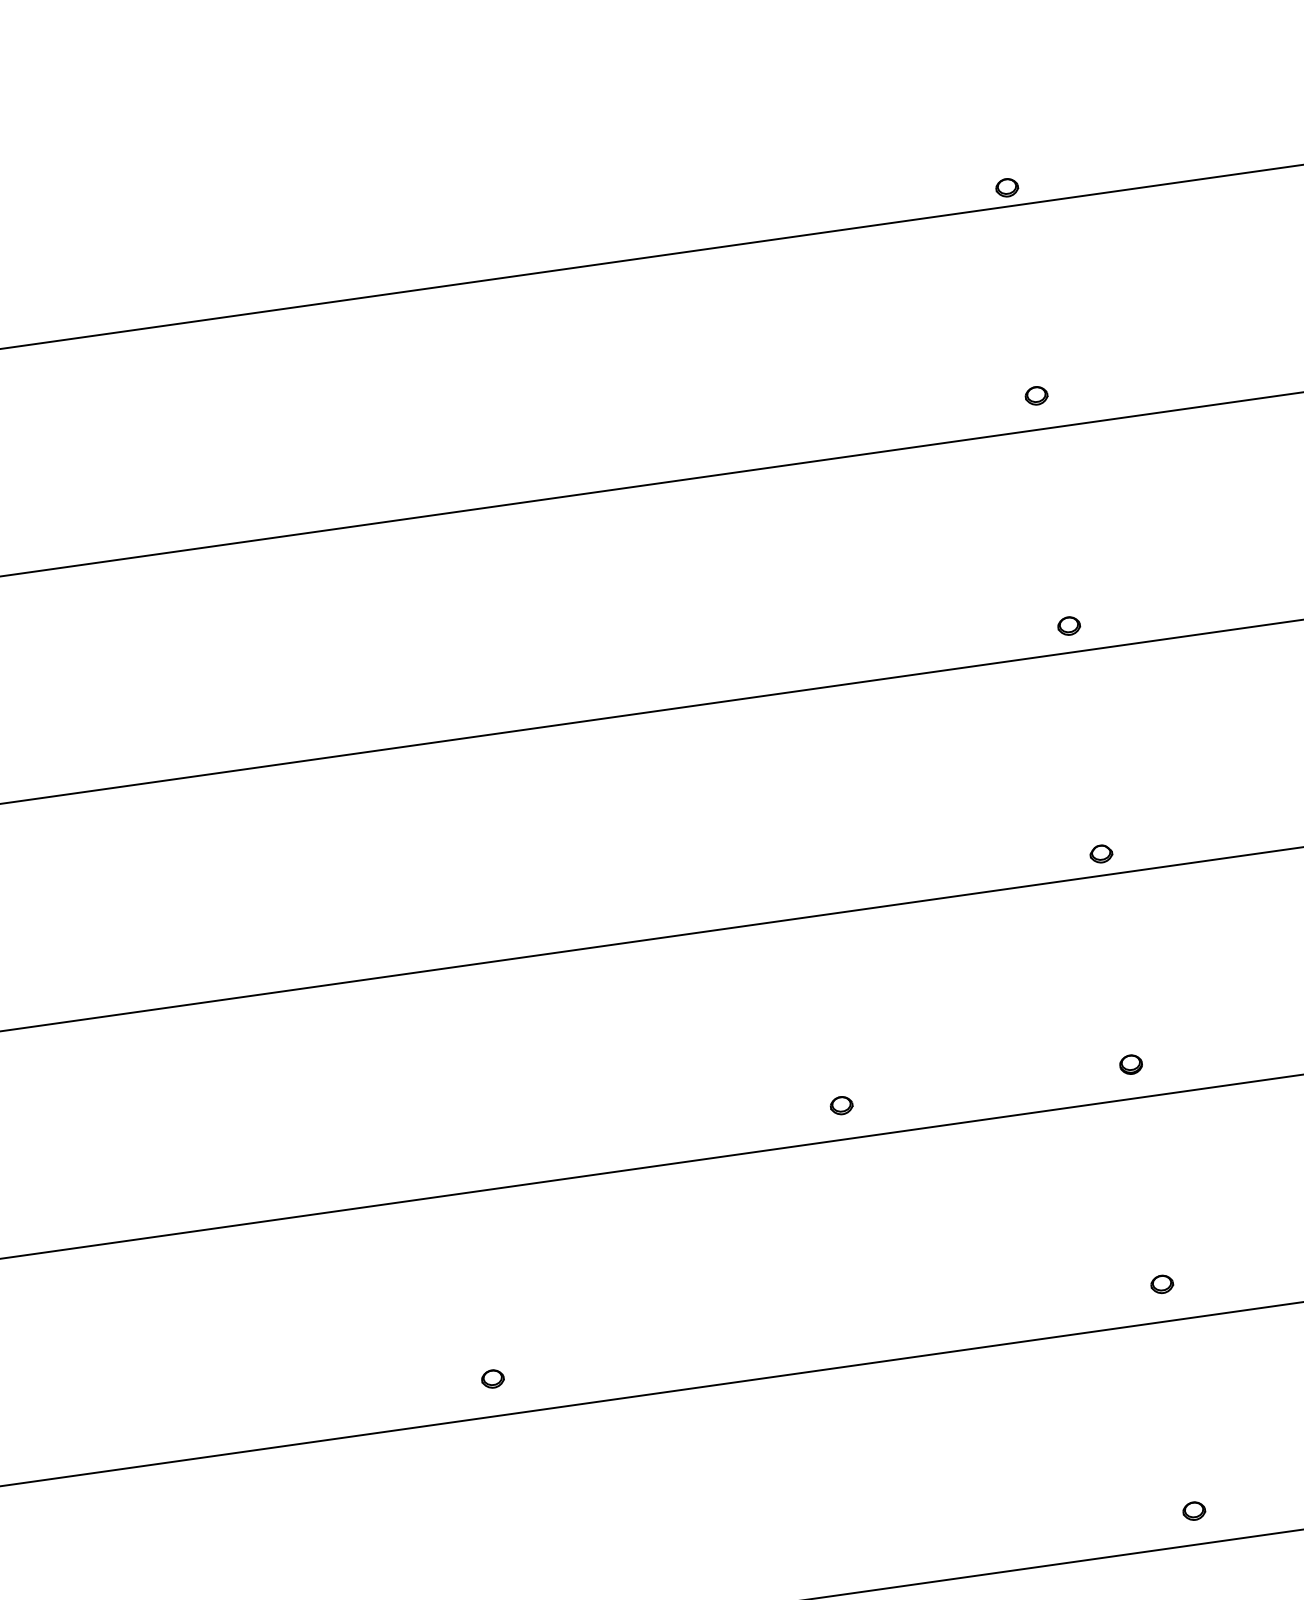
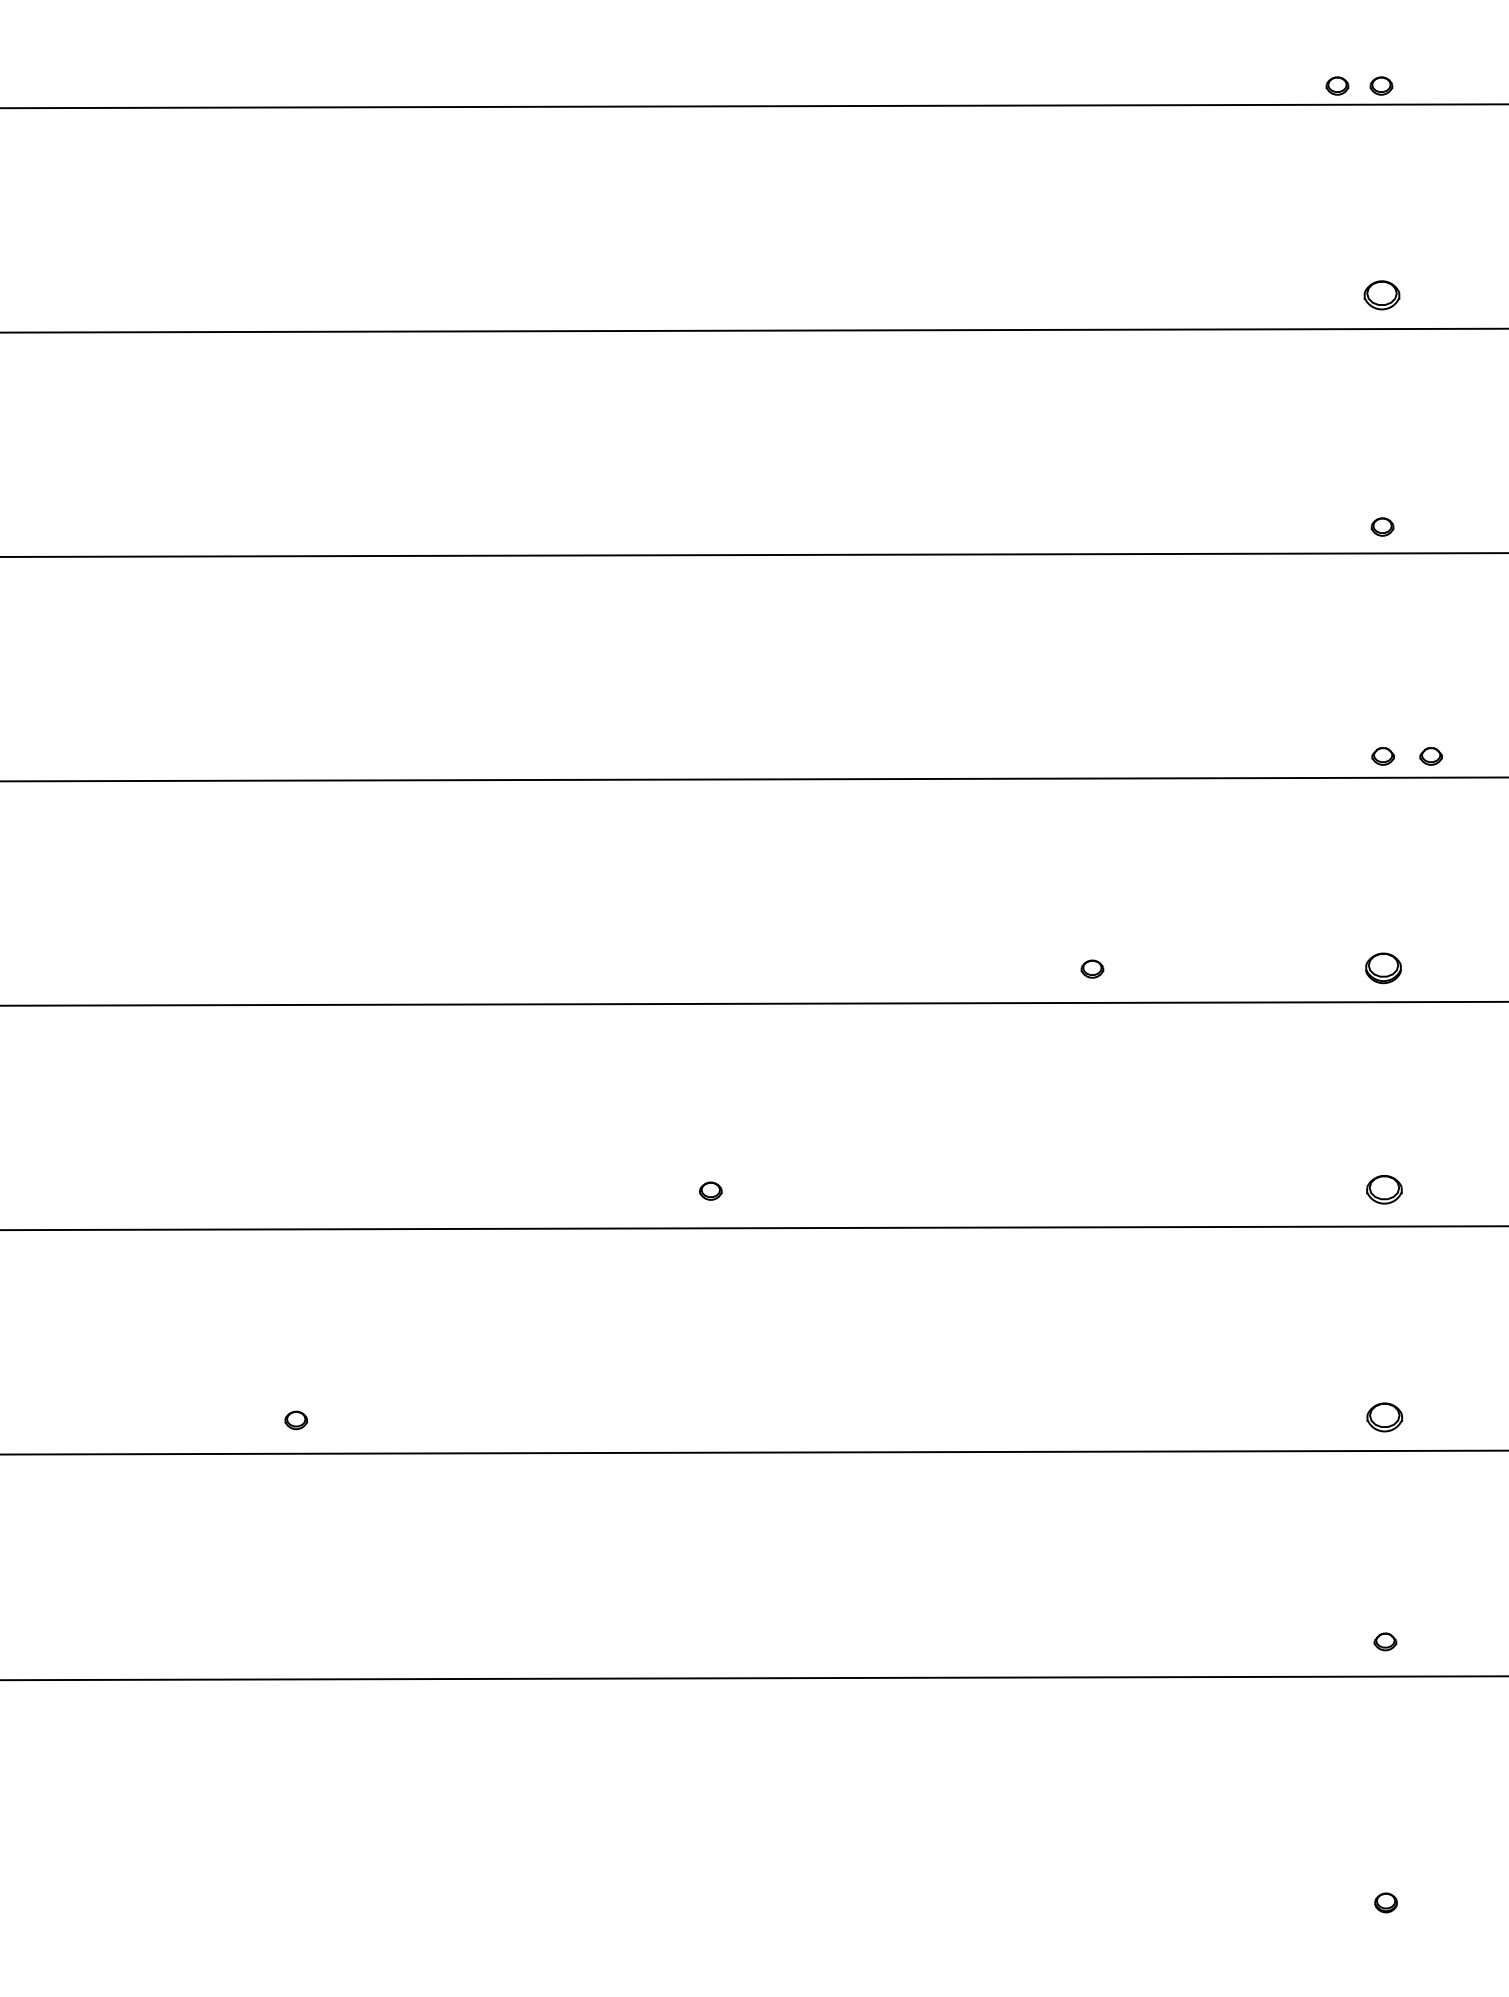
part: (963, 193) -> (1337, 85), added
part: (1036, 396) -> (1381, 295), size x1.6
part: (1148, 847) -> (1430, 756), added
part: (1130, 1064) -> (1383, 968), size x1.6
part: (1161, 1283) -> (1383, 1188), size x1.6
part: (1193, 1511) -> (1384, 1417), size x1.6

